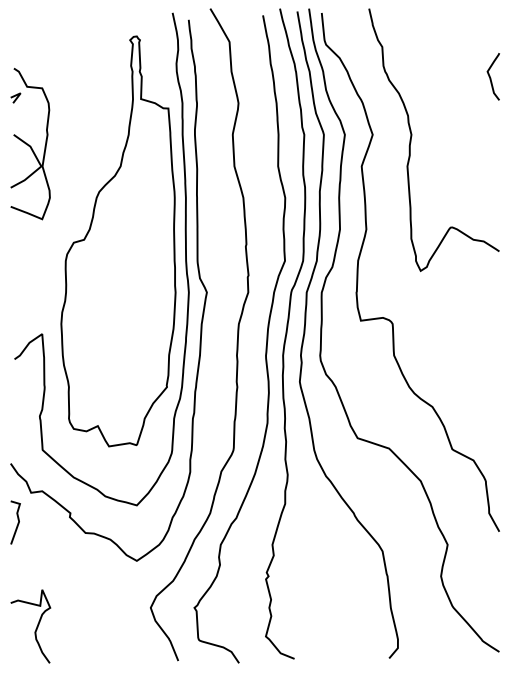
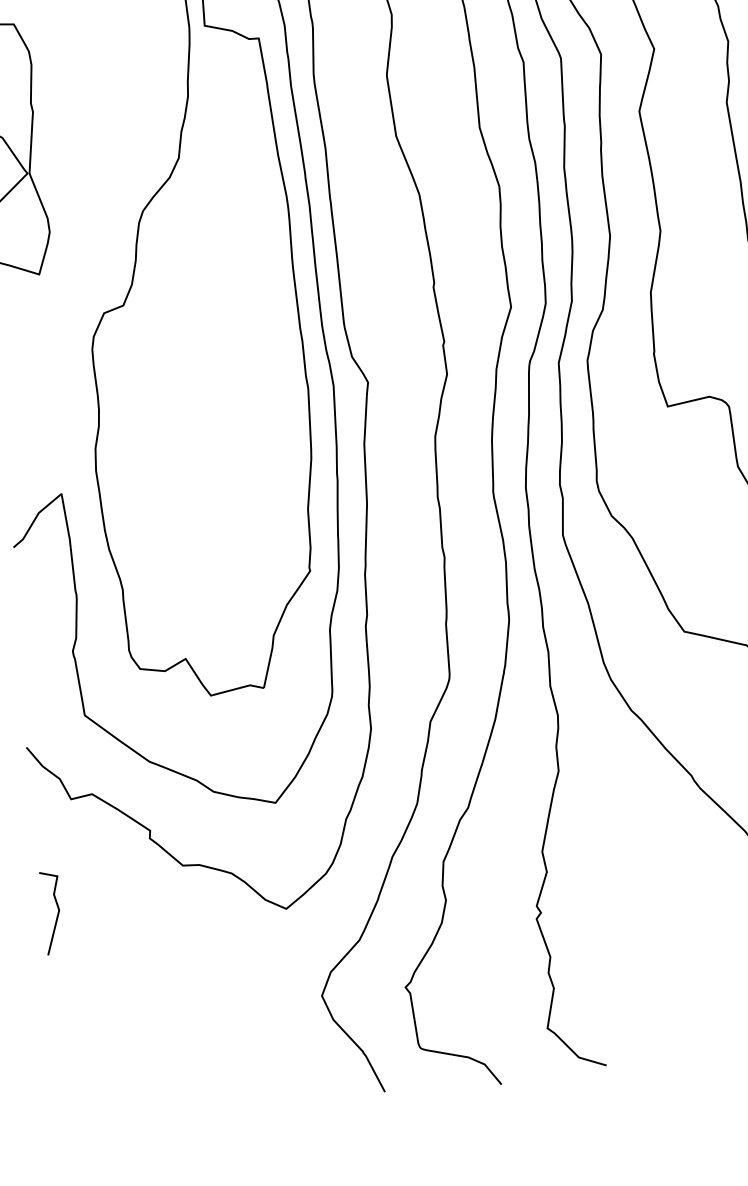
line: (17, 522) -> (56, 912), moved
curve: (35, 628) -> (105, 1057), removed

